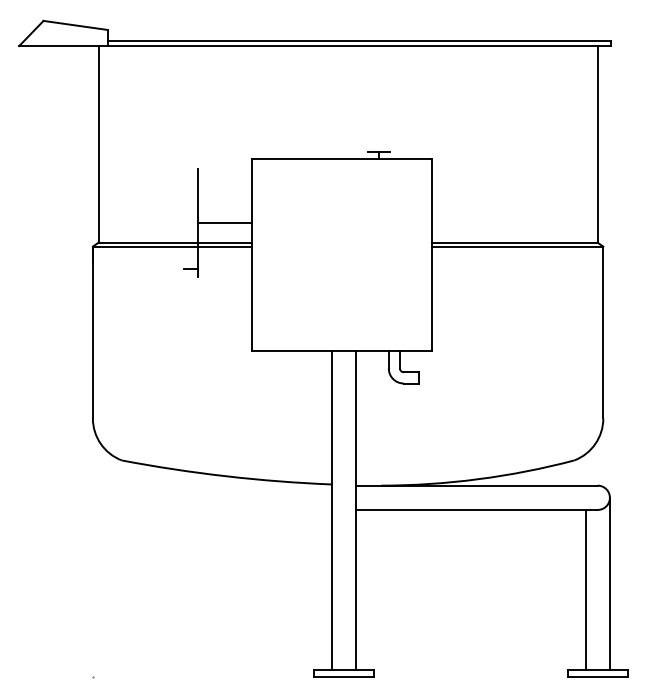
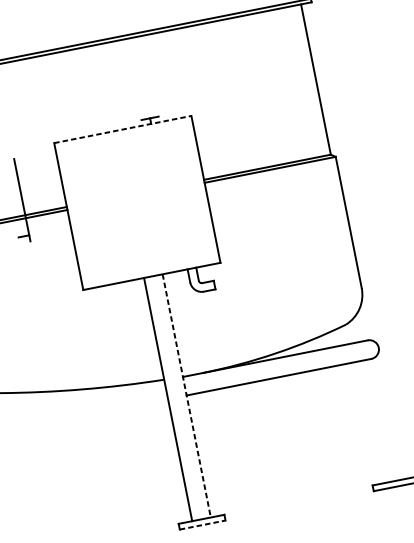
line: (342, 159) -> (123, 129), solid -> dashed
line: (224, 223) -> (42, 196), removed
line: (356, 510) -> (187, 395), solid -> dashed
line: (609, 583) -> (391, 413), removed
line: (585, 589) -> (374, 421), removed
line: (343, 677) -> (202, 525), solid -> dashed

